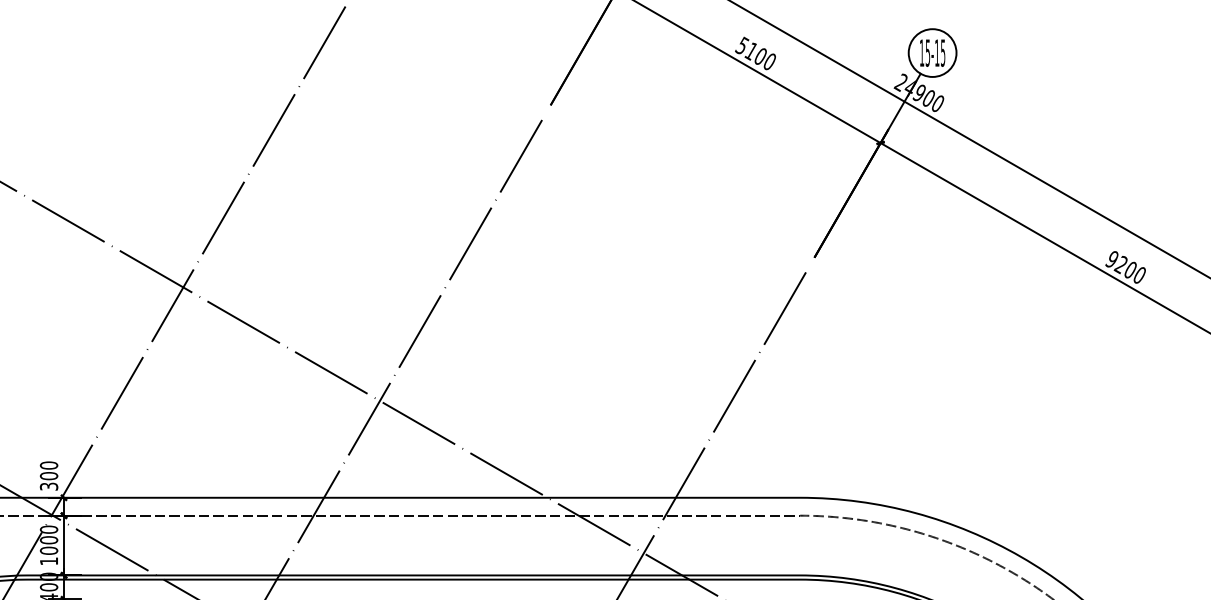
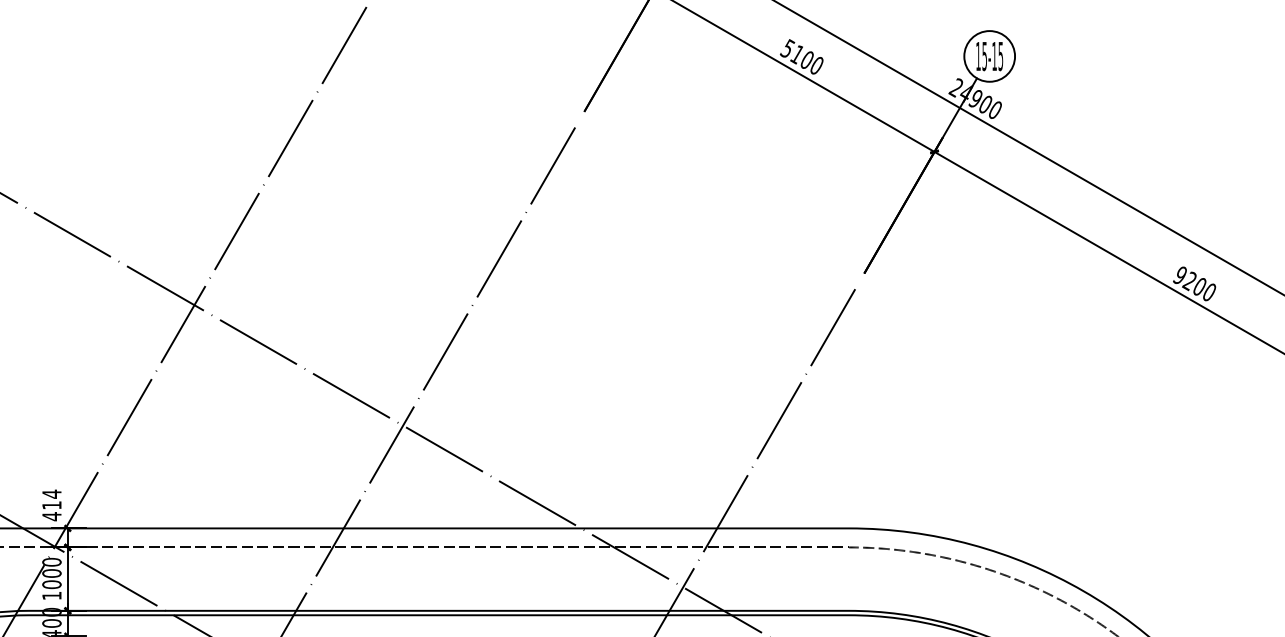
text: (48, 476) -> (51, 505), 300 -> 414

